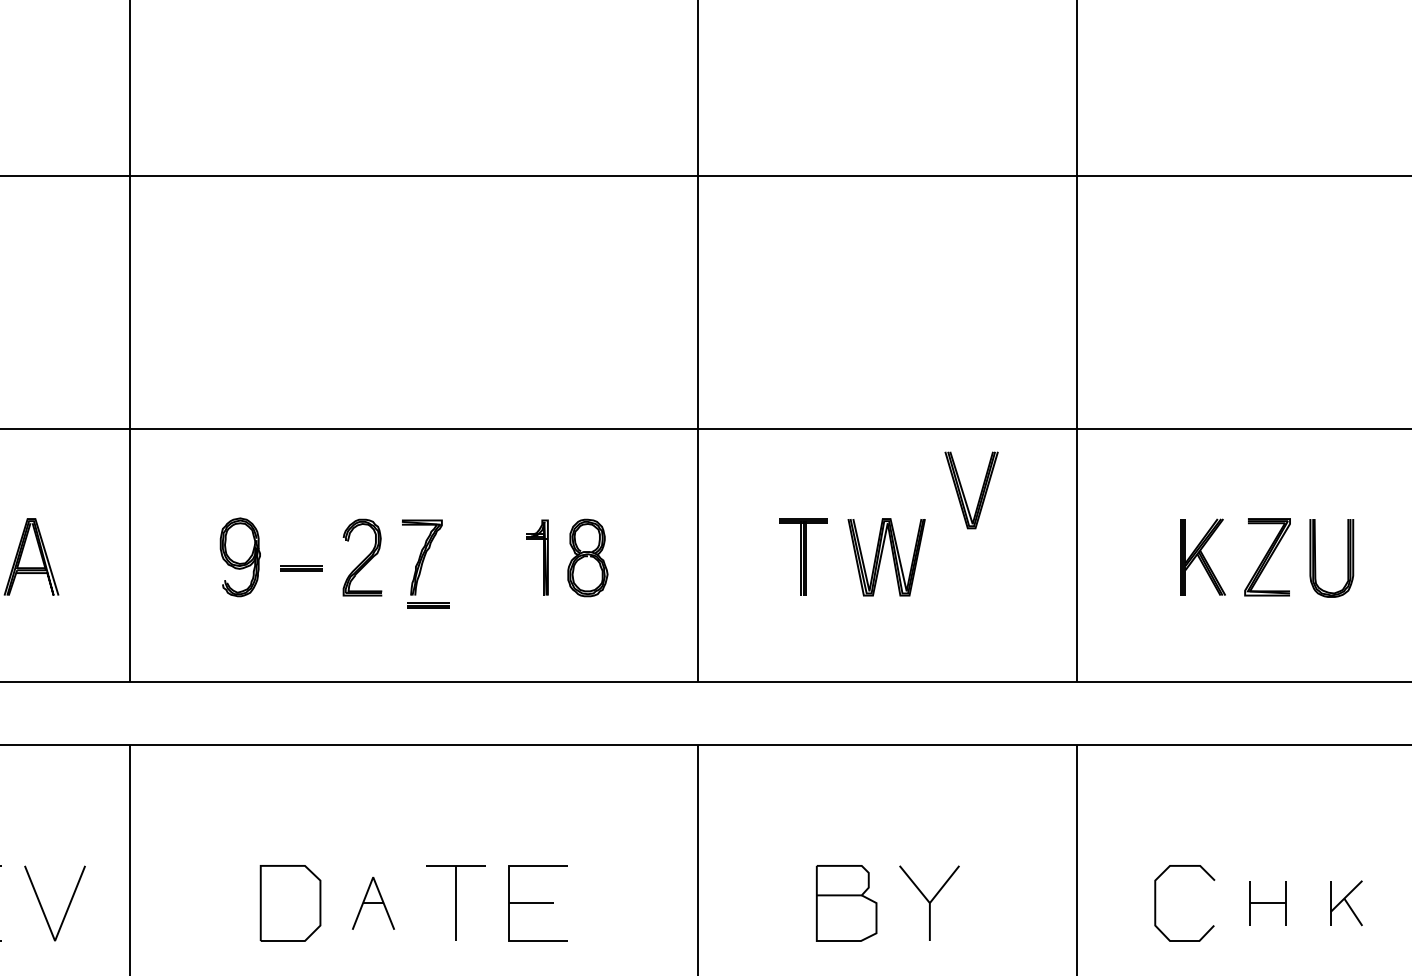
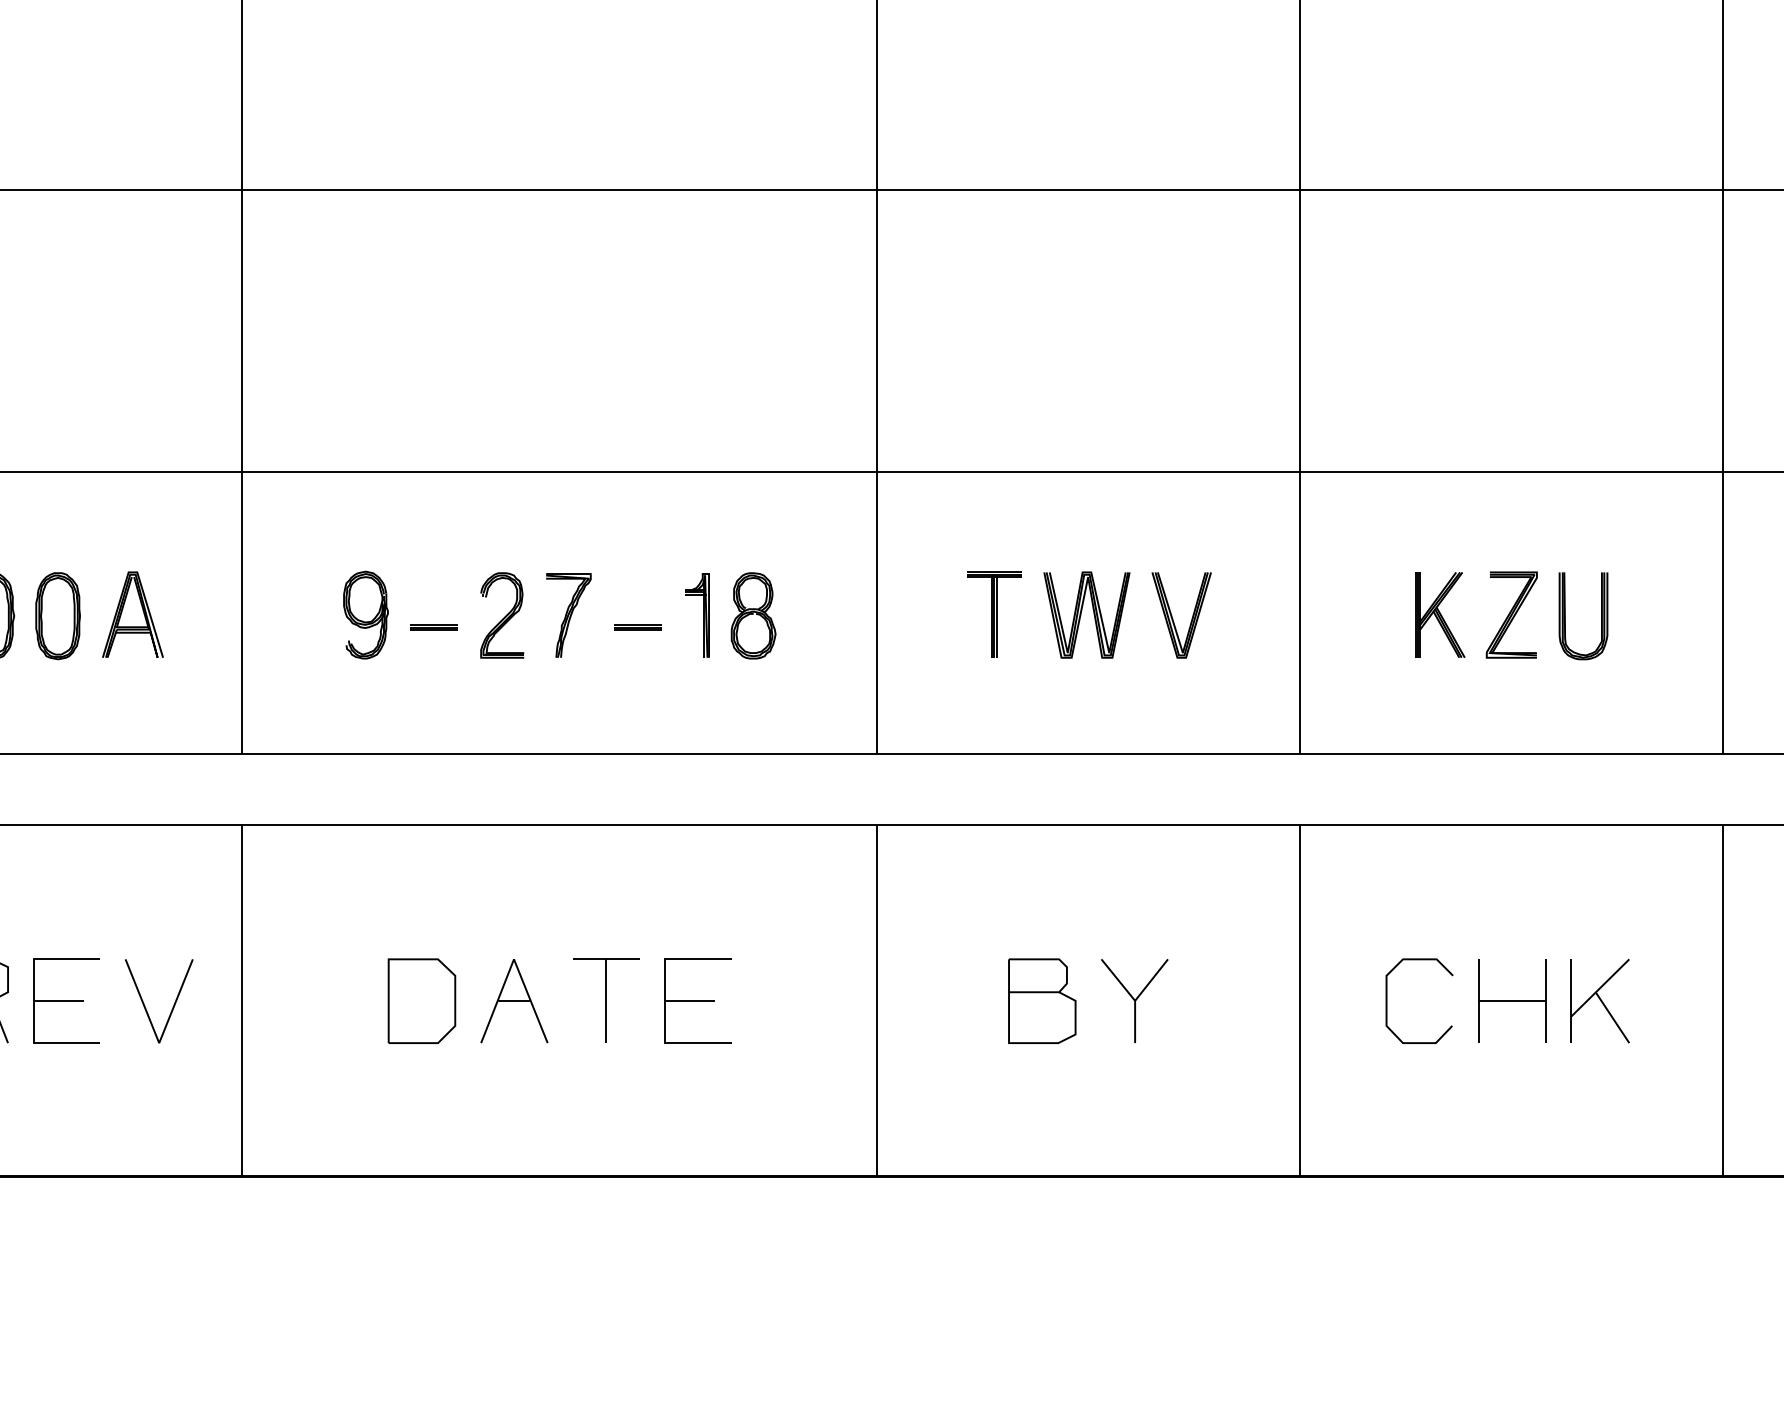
part: (964, 493) -> (1173, 618), moved
part: (428, 605) -> (637, 627), moved
part: (1268, 902) -> (1512, 1000), size x1.67
part: (1346, 902) -> (1599, 1000), size x1.67
part: (373, 903) -> (514, 1001), size x1.43

